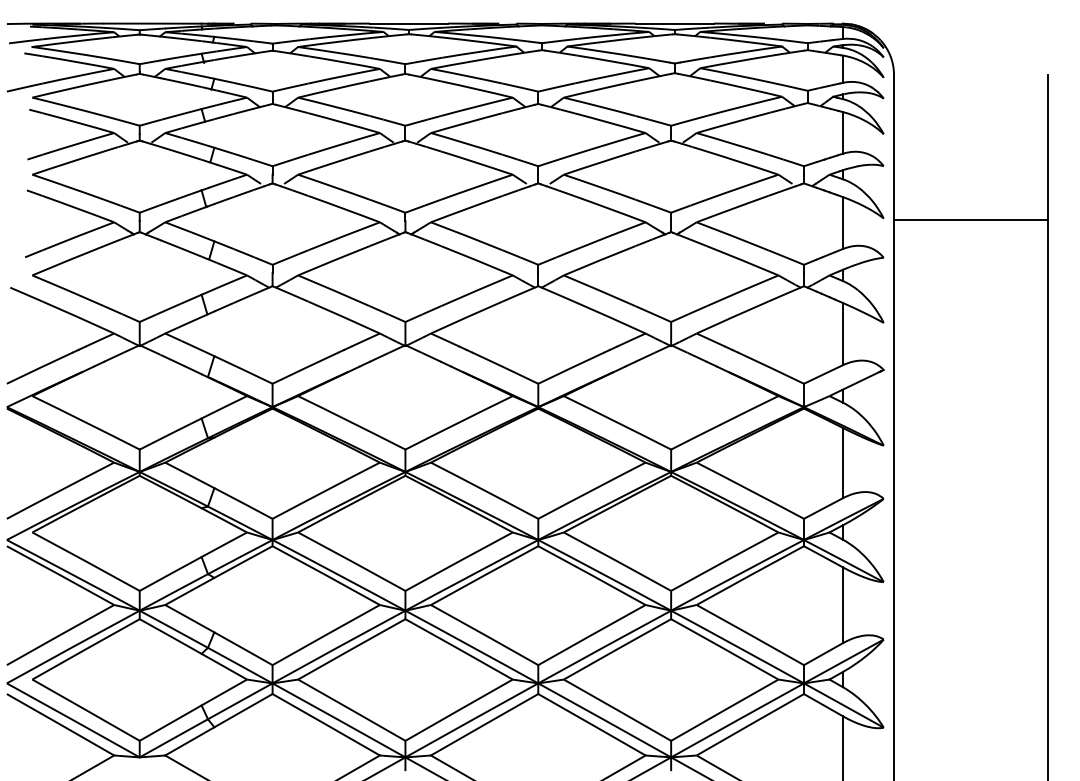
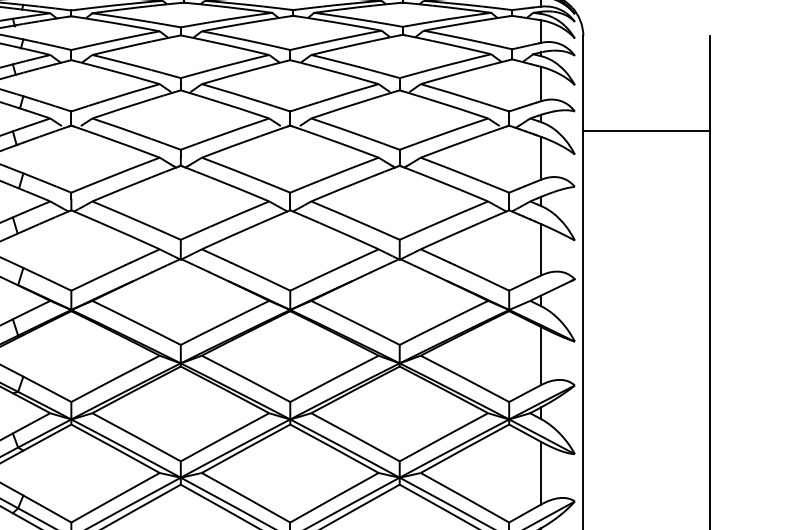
line: (970, 220) -> (646, 131), moved

